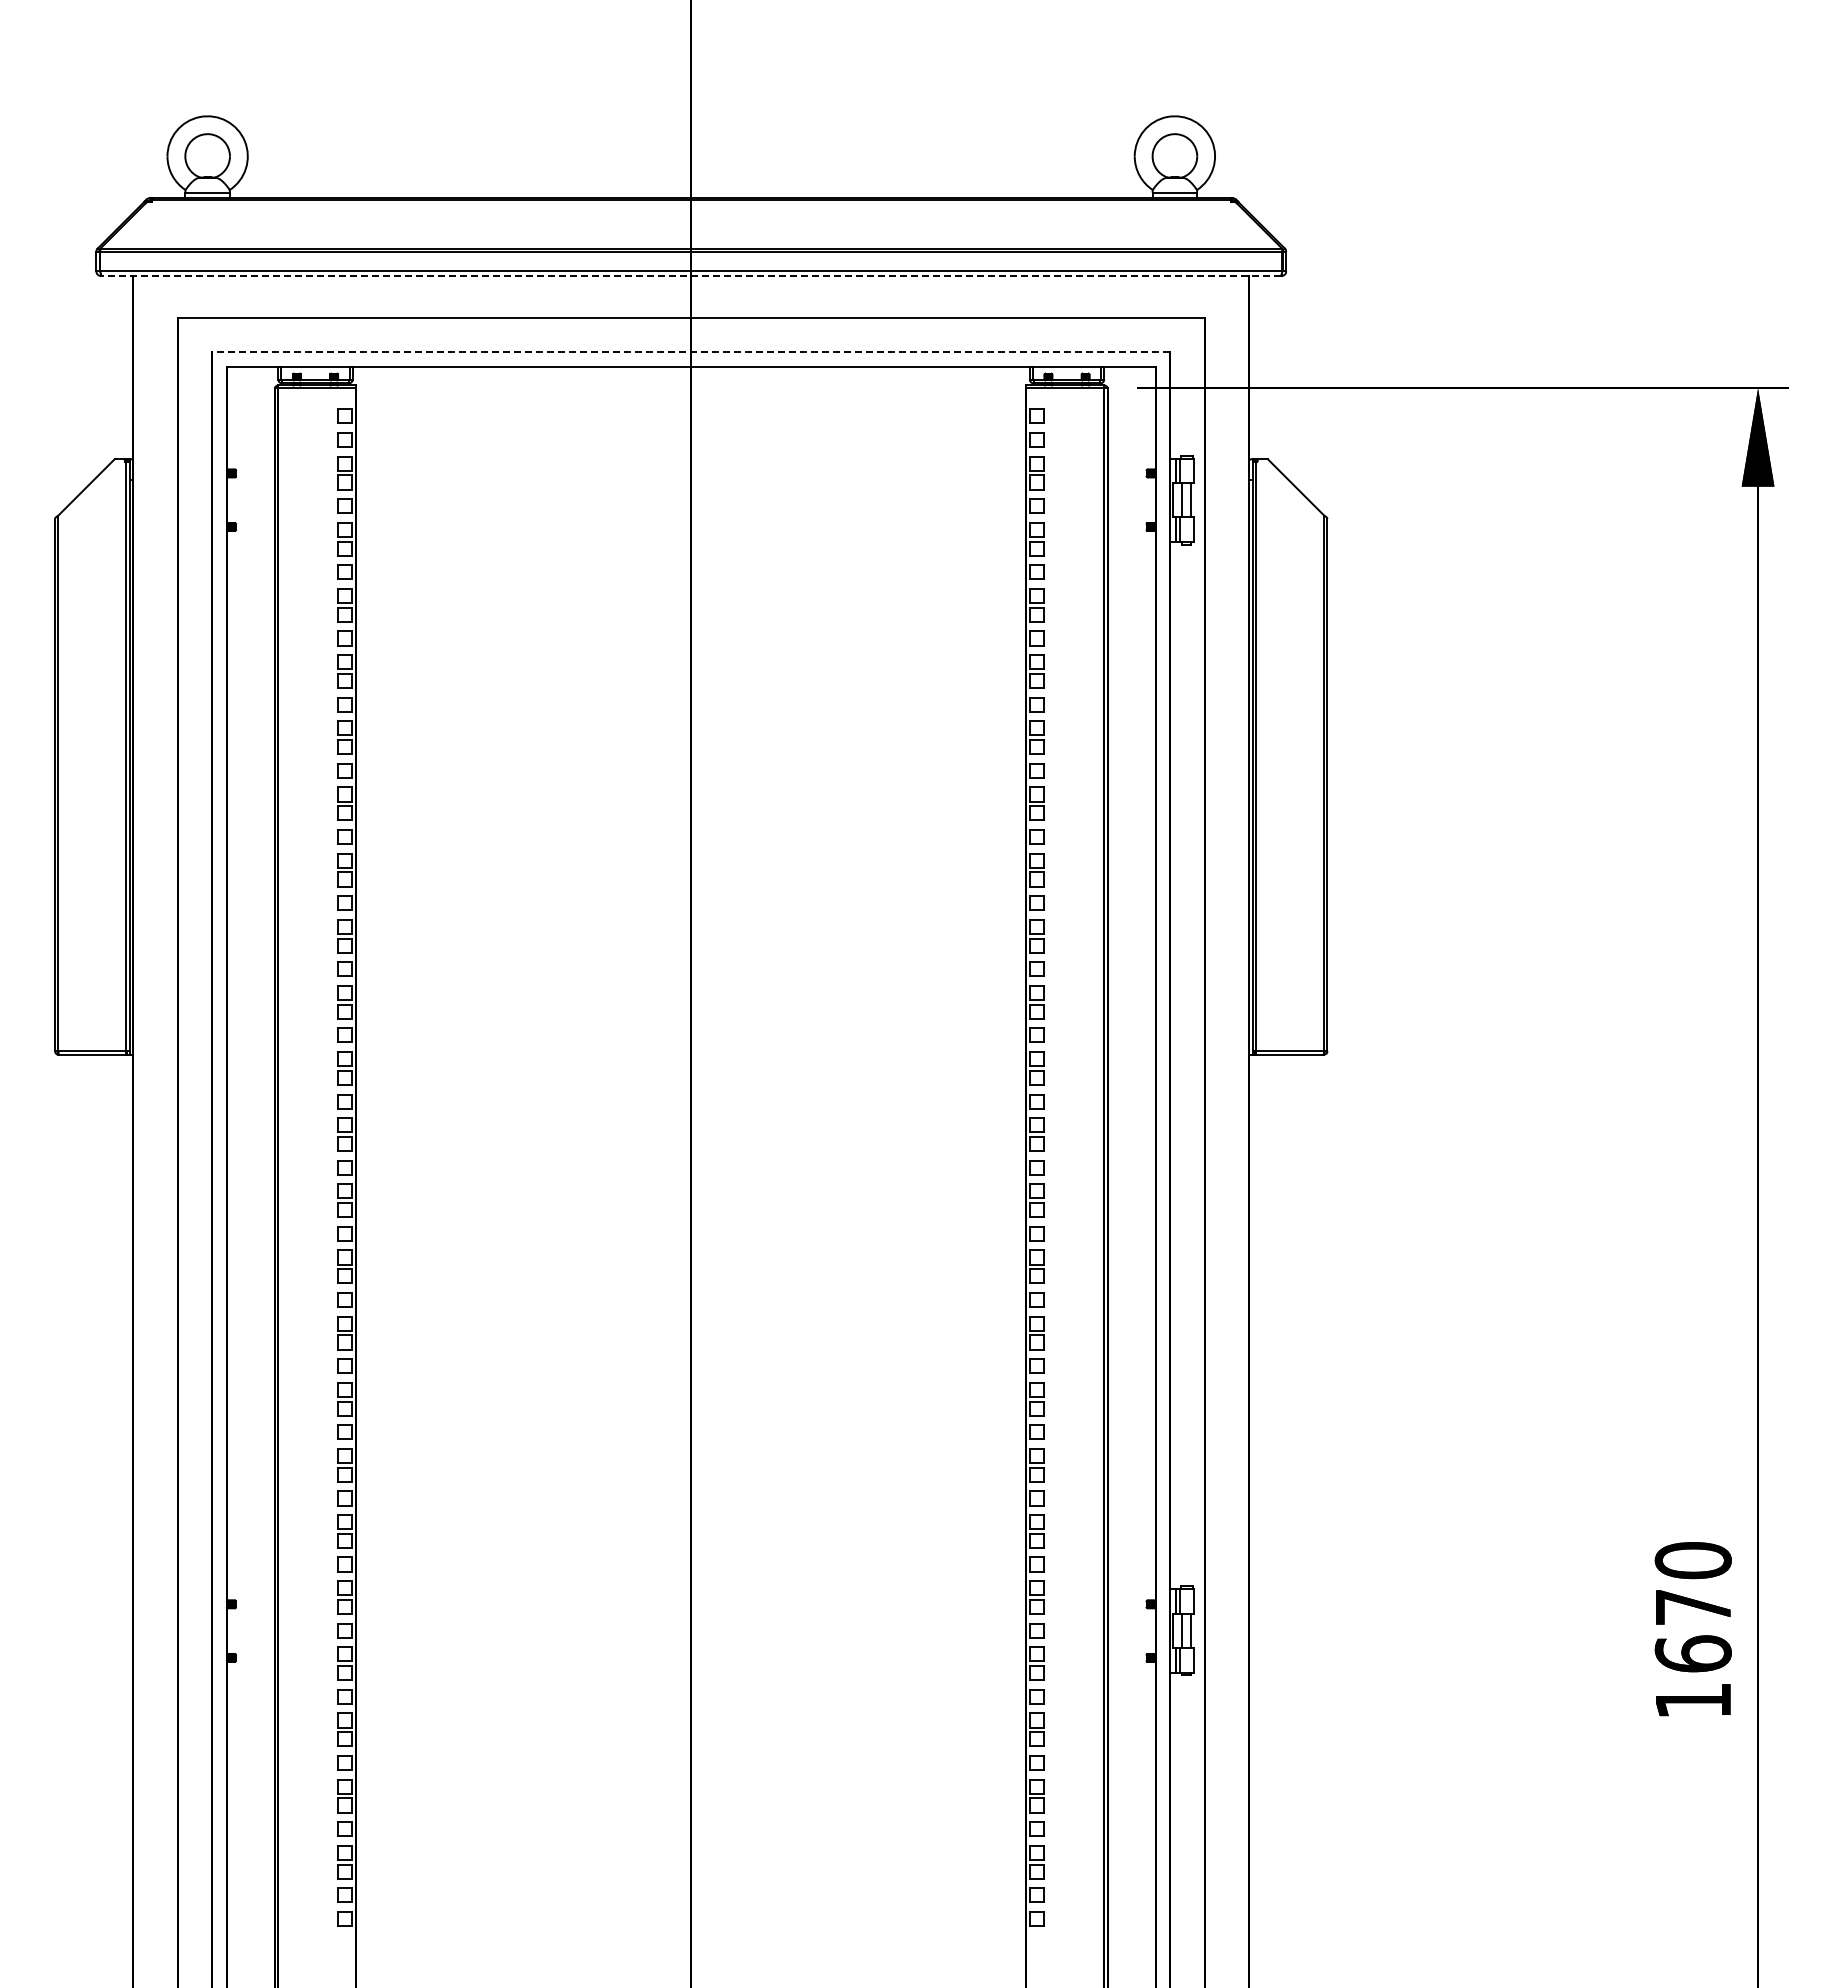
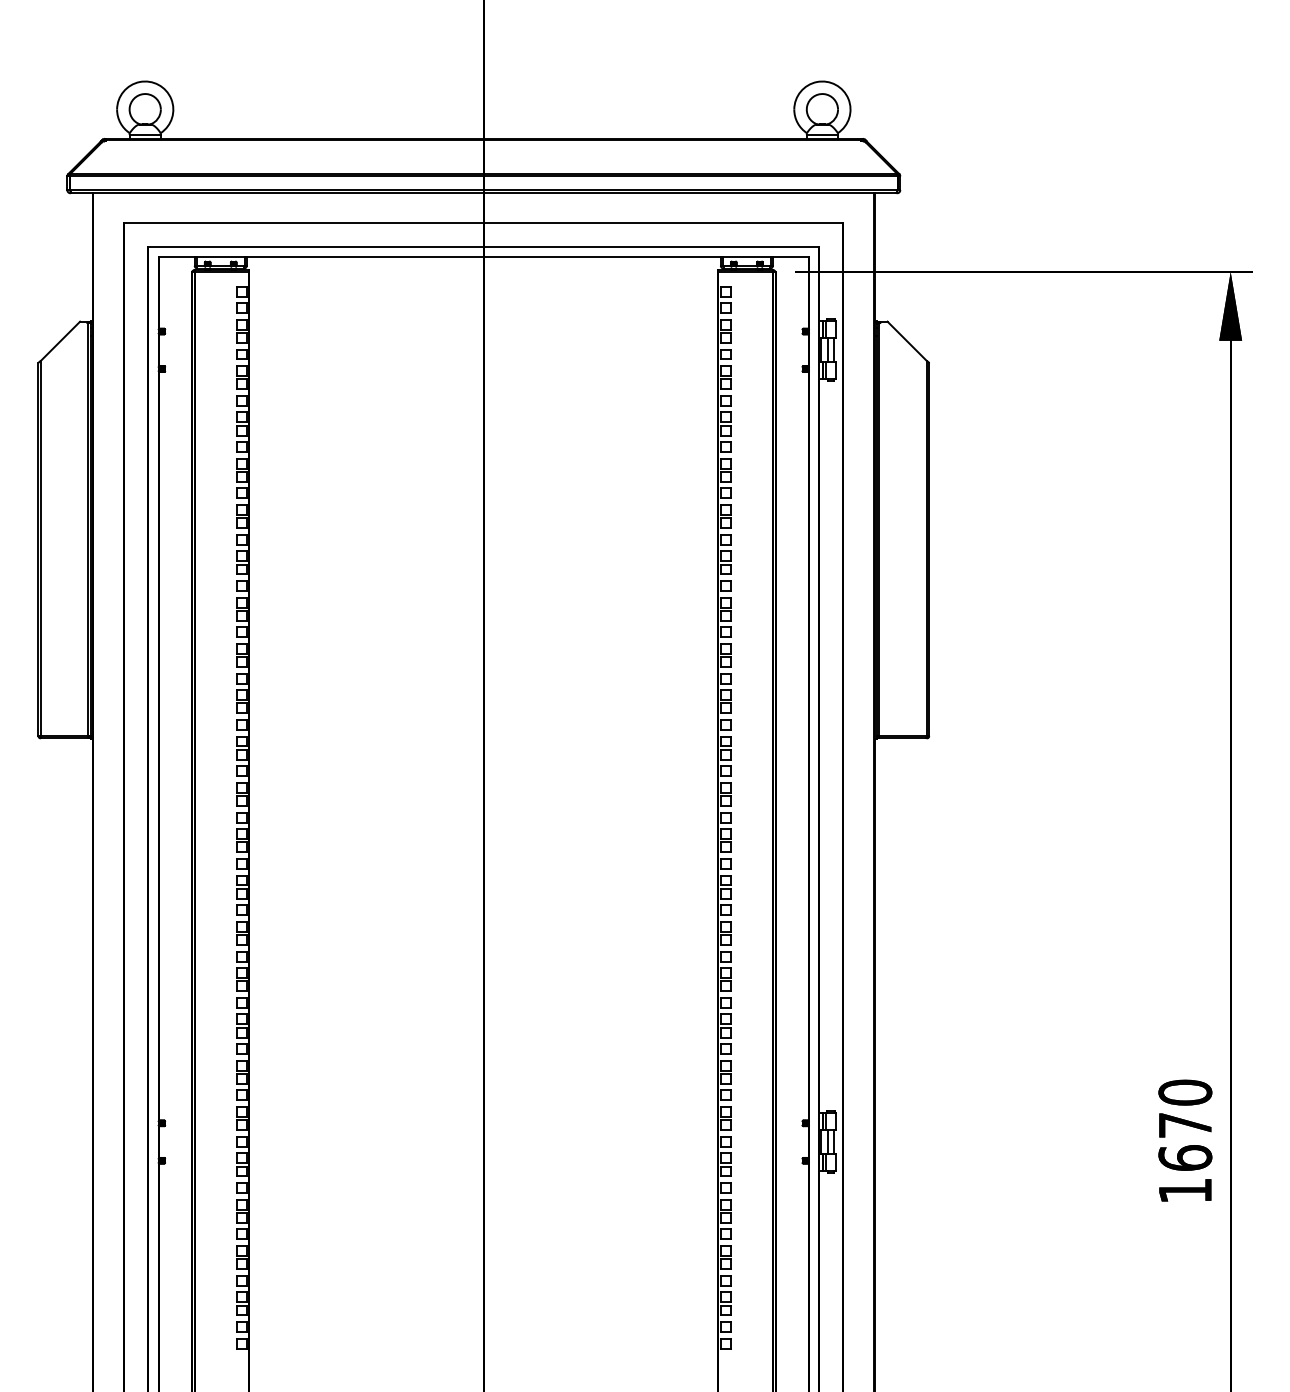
line: (690, 275) -> (483, 192), dashed -> solid
line: (690, 352) -> (483, 246), dashed -> solid

